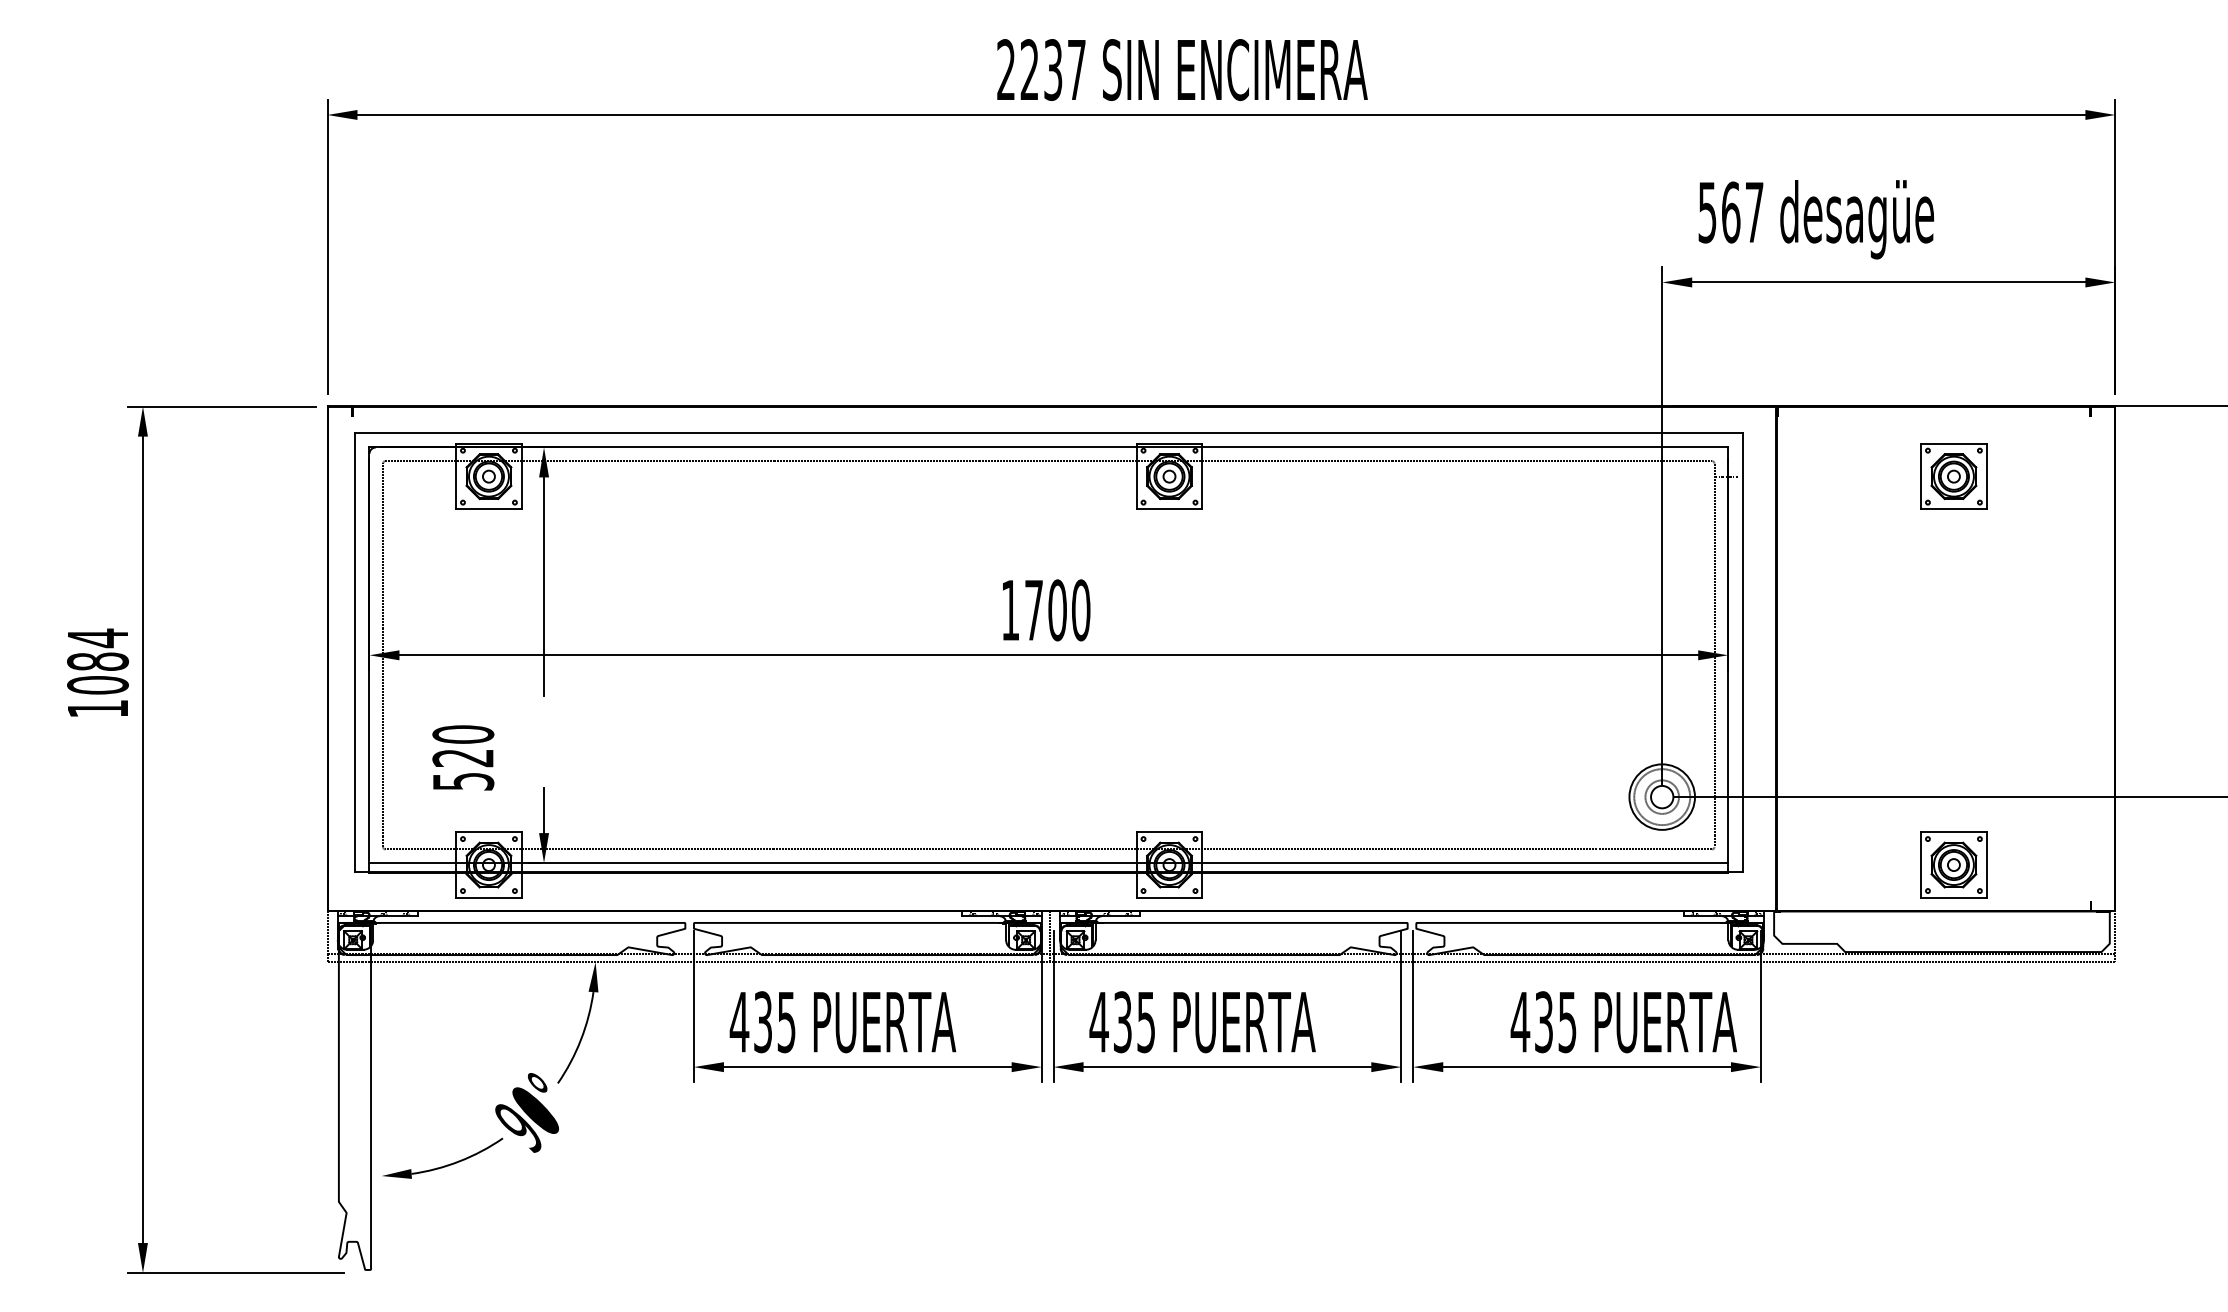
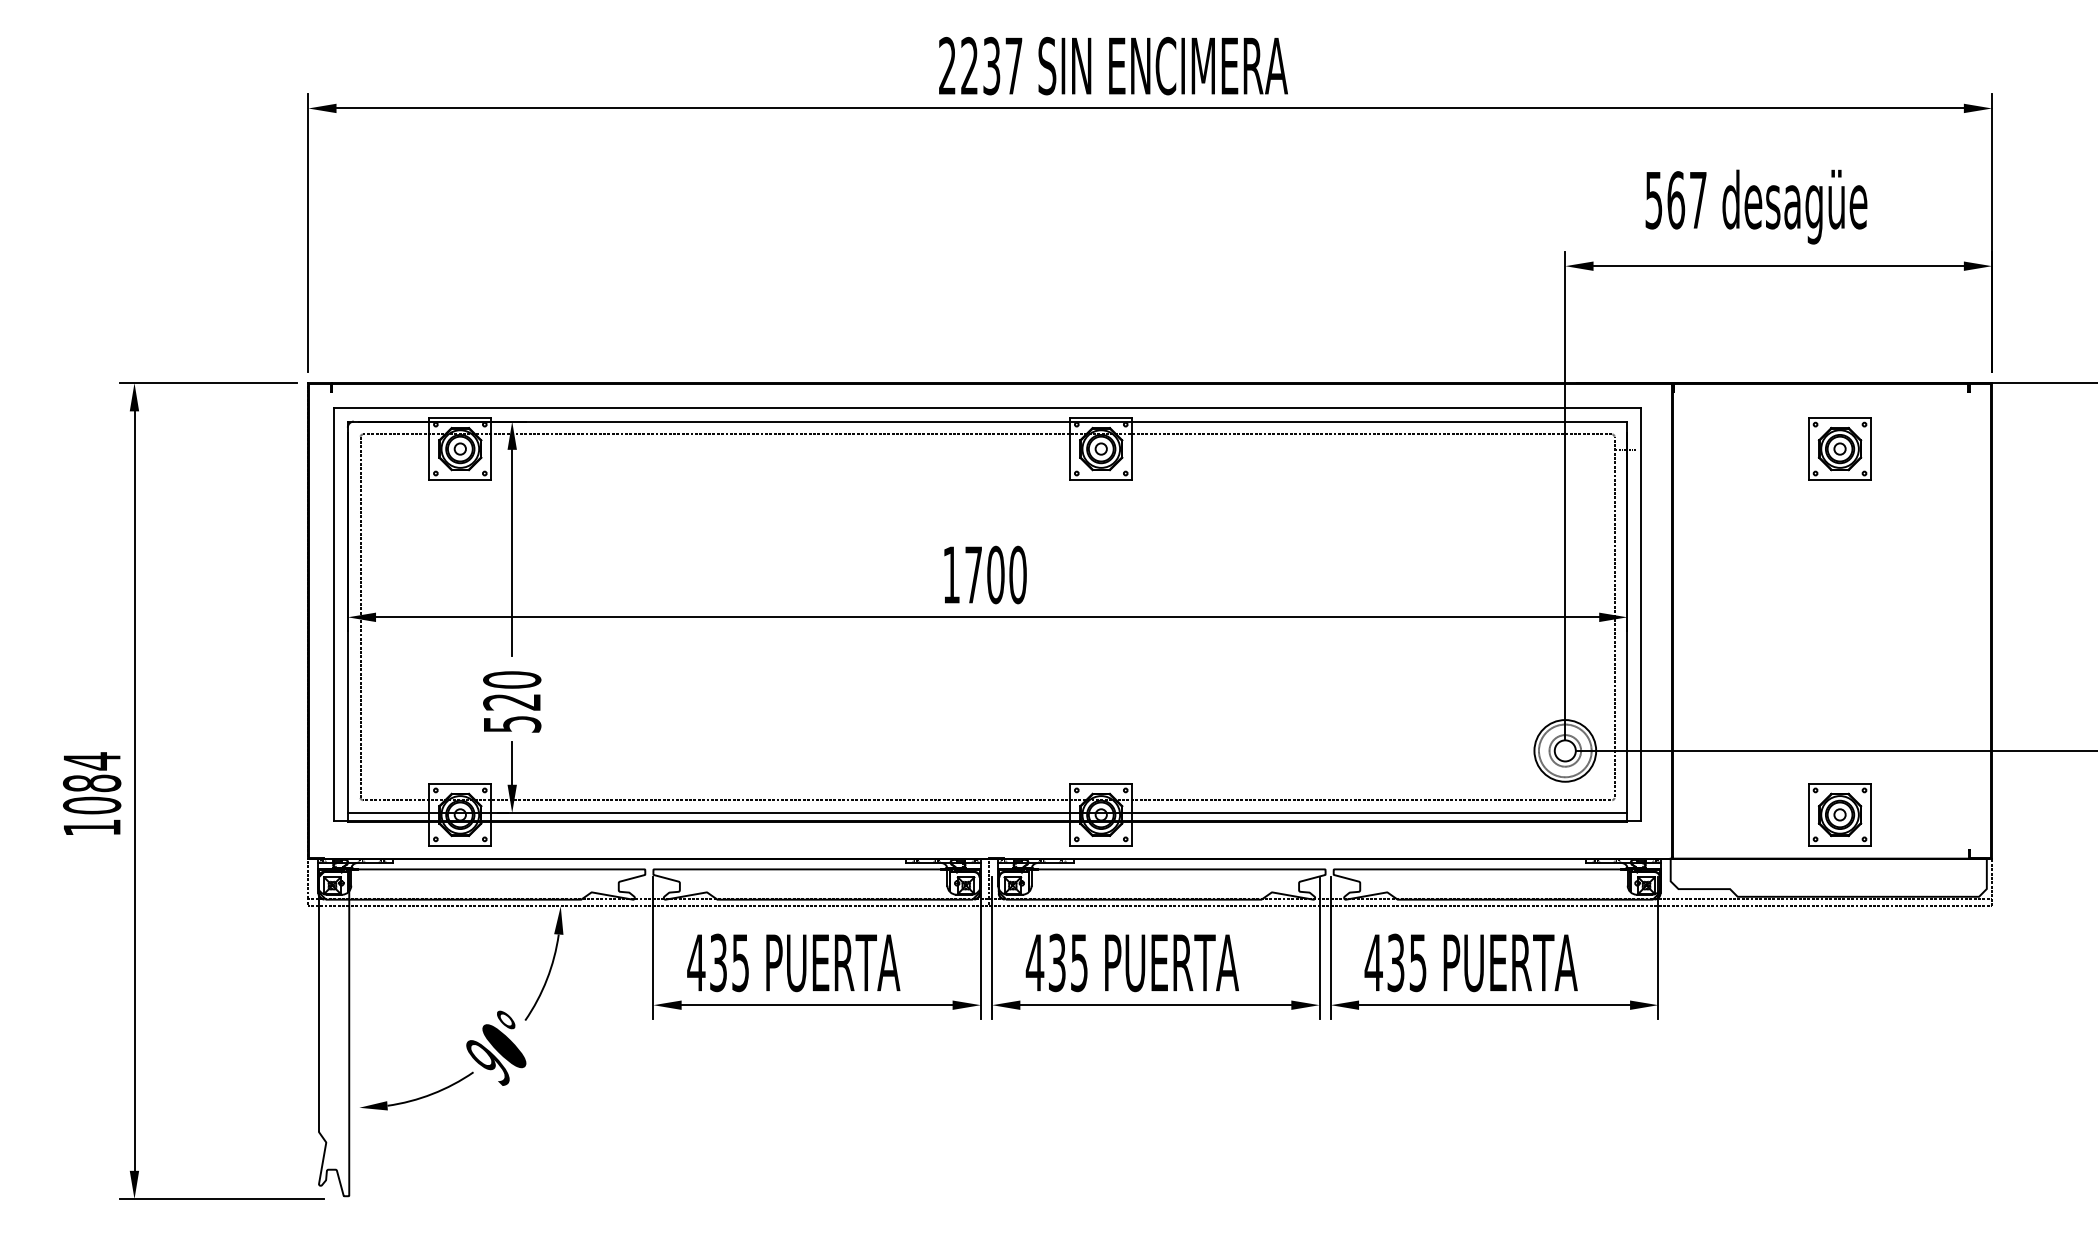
text: (1816, 219) -> (1756, 206), moved
text: (98, 672) -> (92, 793), moved
text: (463, 757) -> (512, 701), moved
text: (1623, 1021) -> (1470, 962), moved

